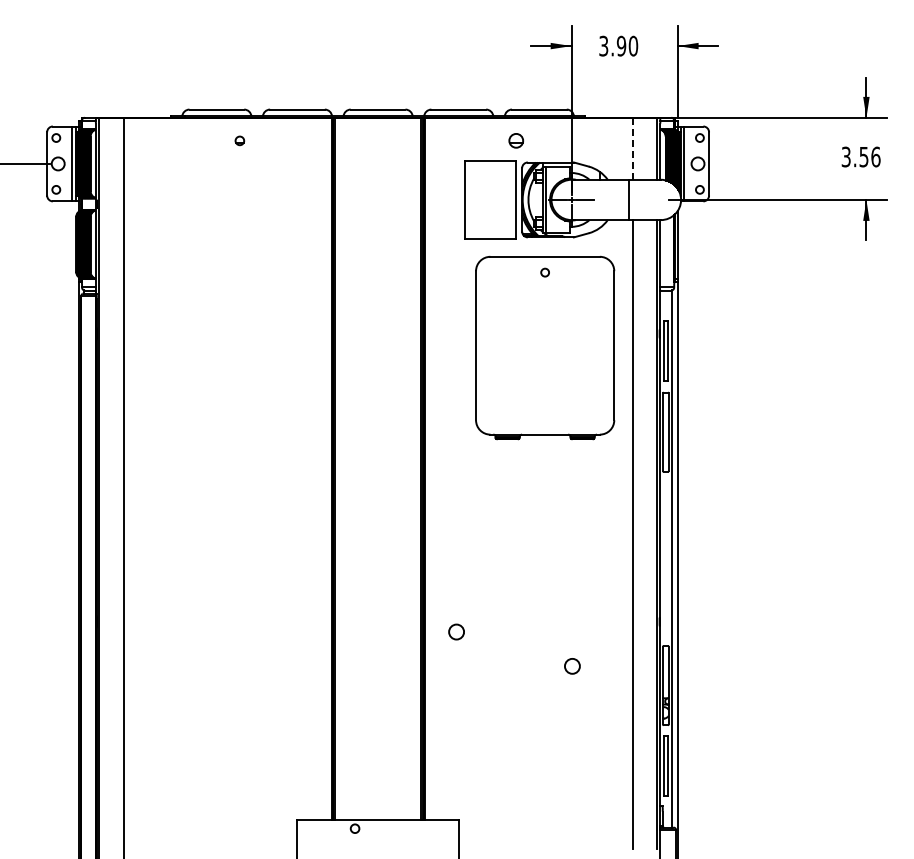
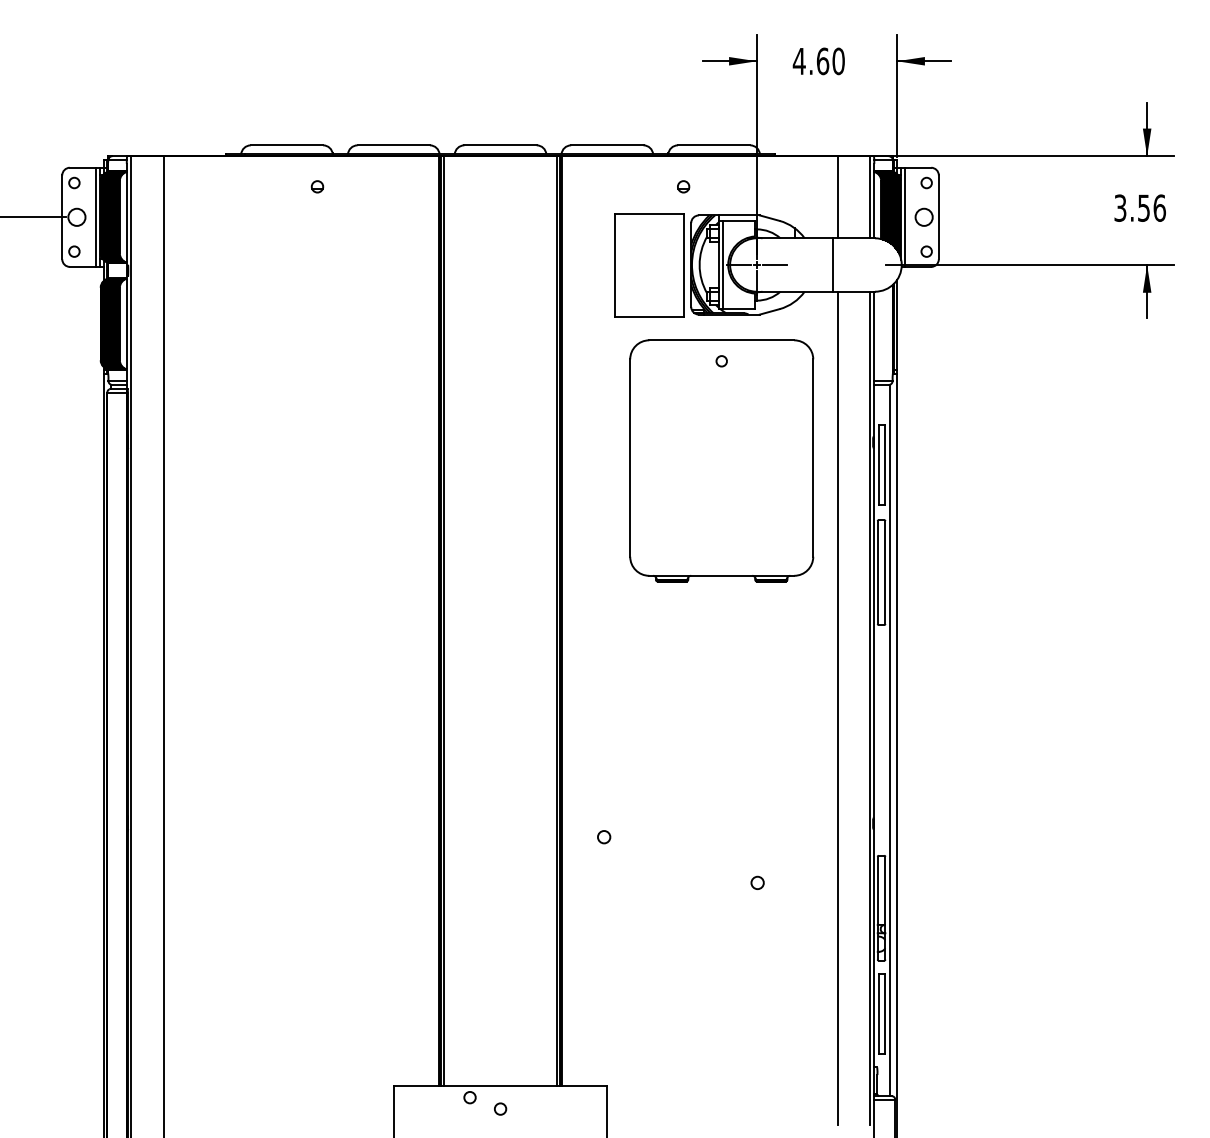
text: (612, 45) -> (810, 60), 3.90 -> 4.60
part: (516, 140) -> (683, 186), size x0.62
line: (632, 148) -> (837, 196), dashed -> solid
circle: (455, 631) -> (603, 836), size x0.62
circle: (571, 666) -> (756, 882), size x0.62
circle: (377, 837) -> (499, 1109), added

